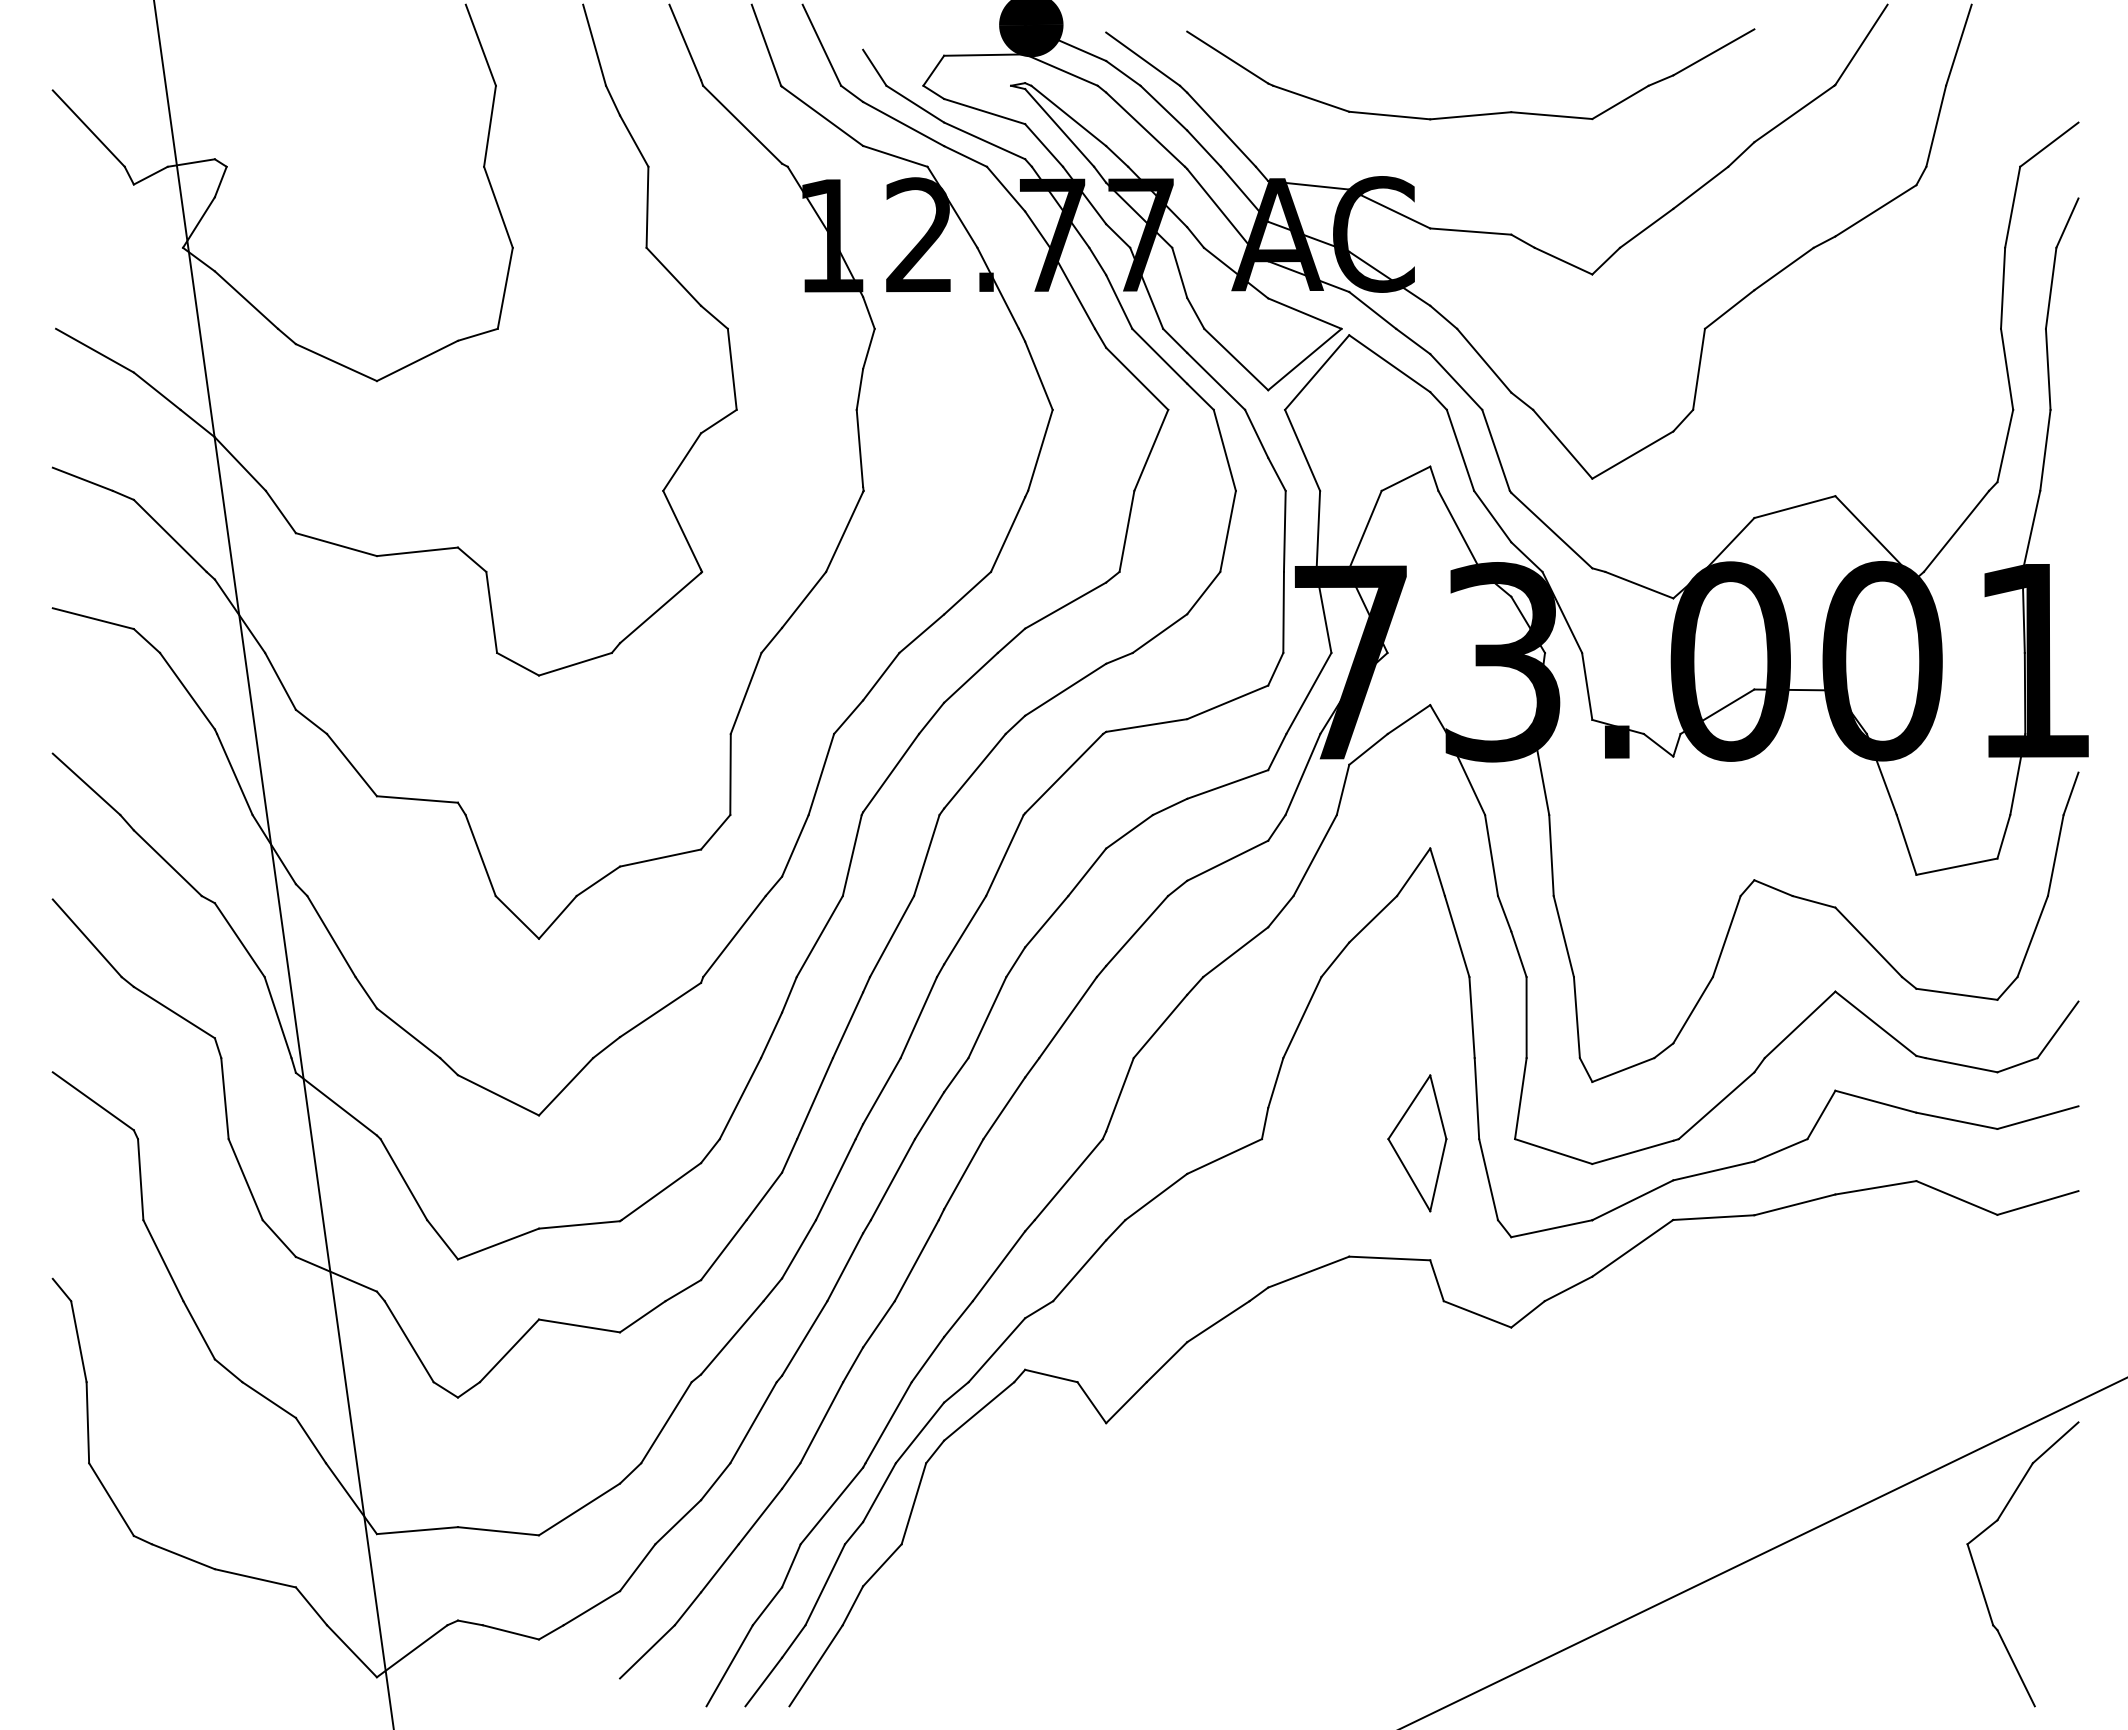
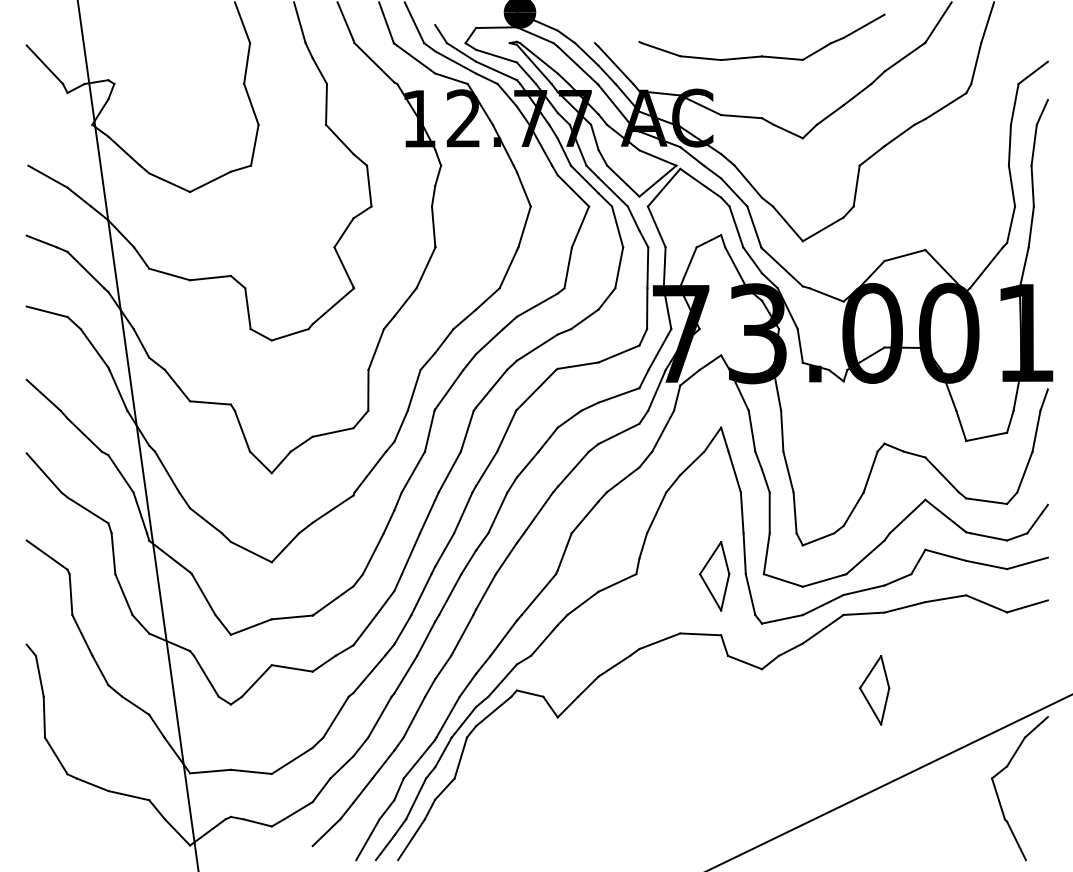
line: (1226, 56) -> (618, 28), removed
line: (1141, 58) -> (575, 29), removed
part: (1734, 1369) -> (874, 690), added

